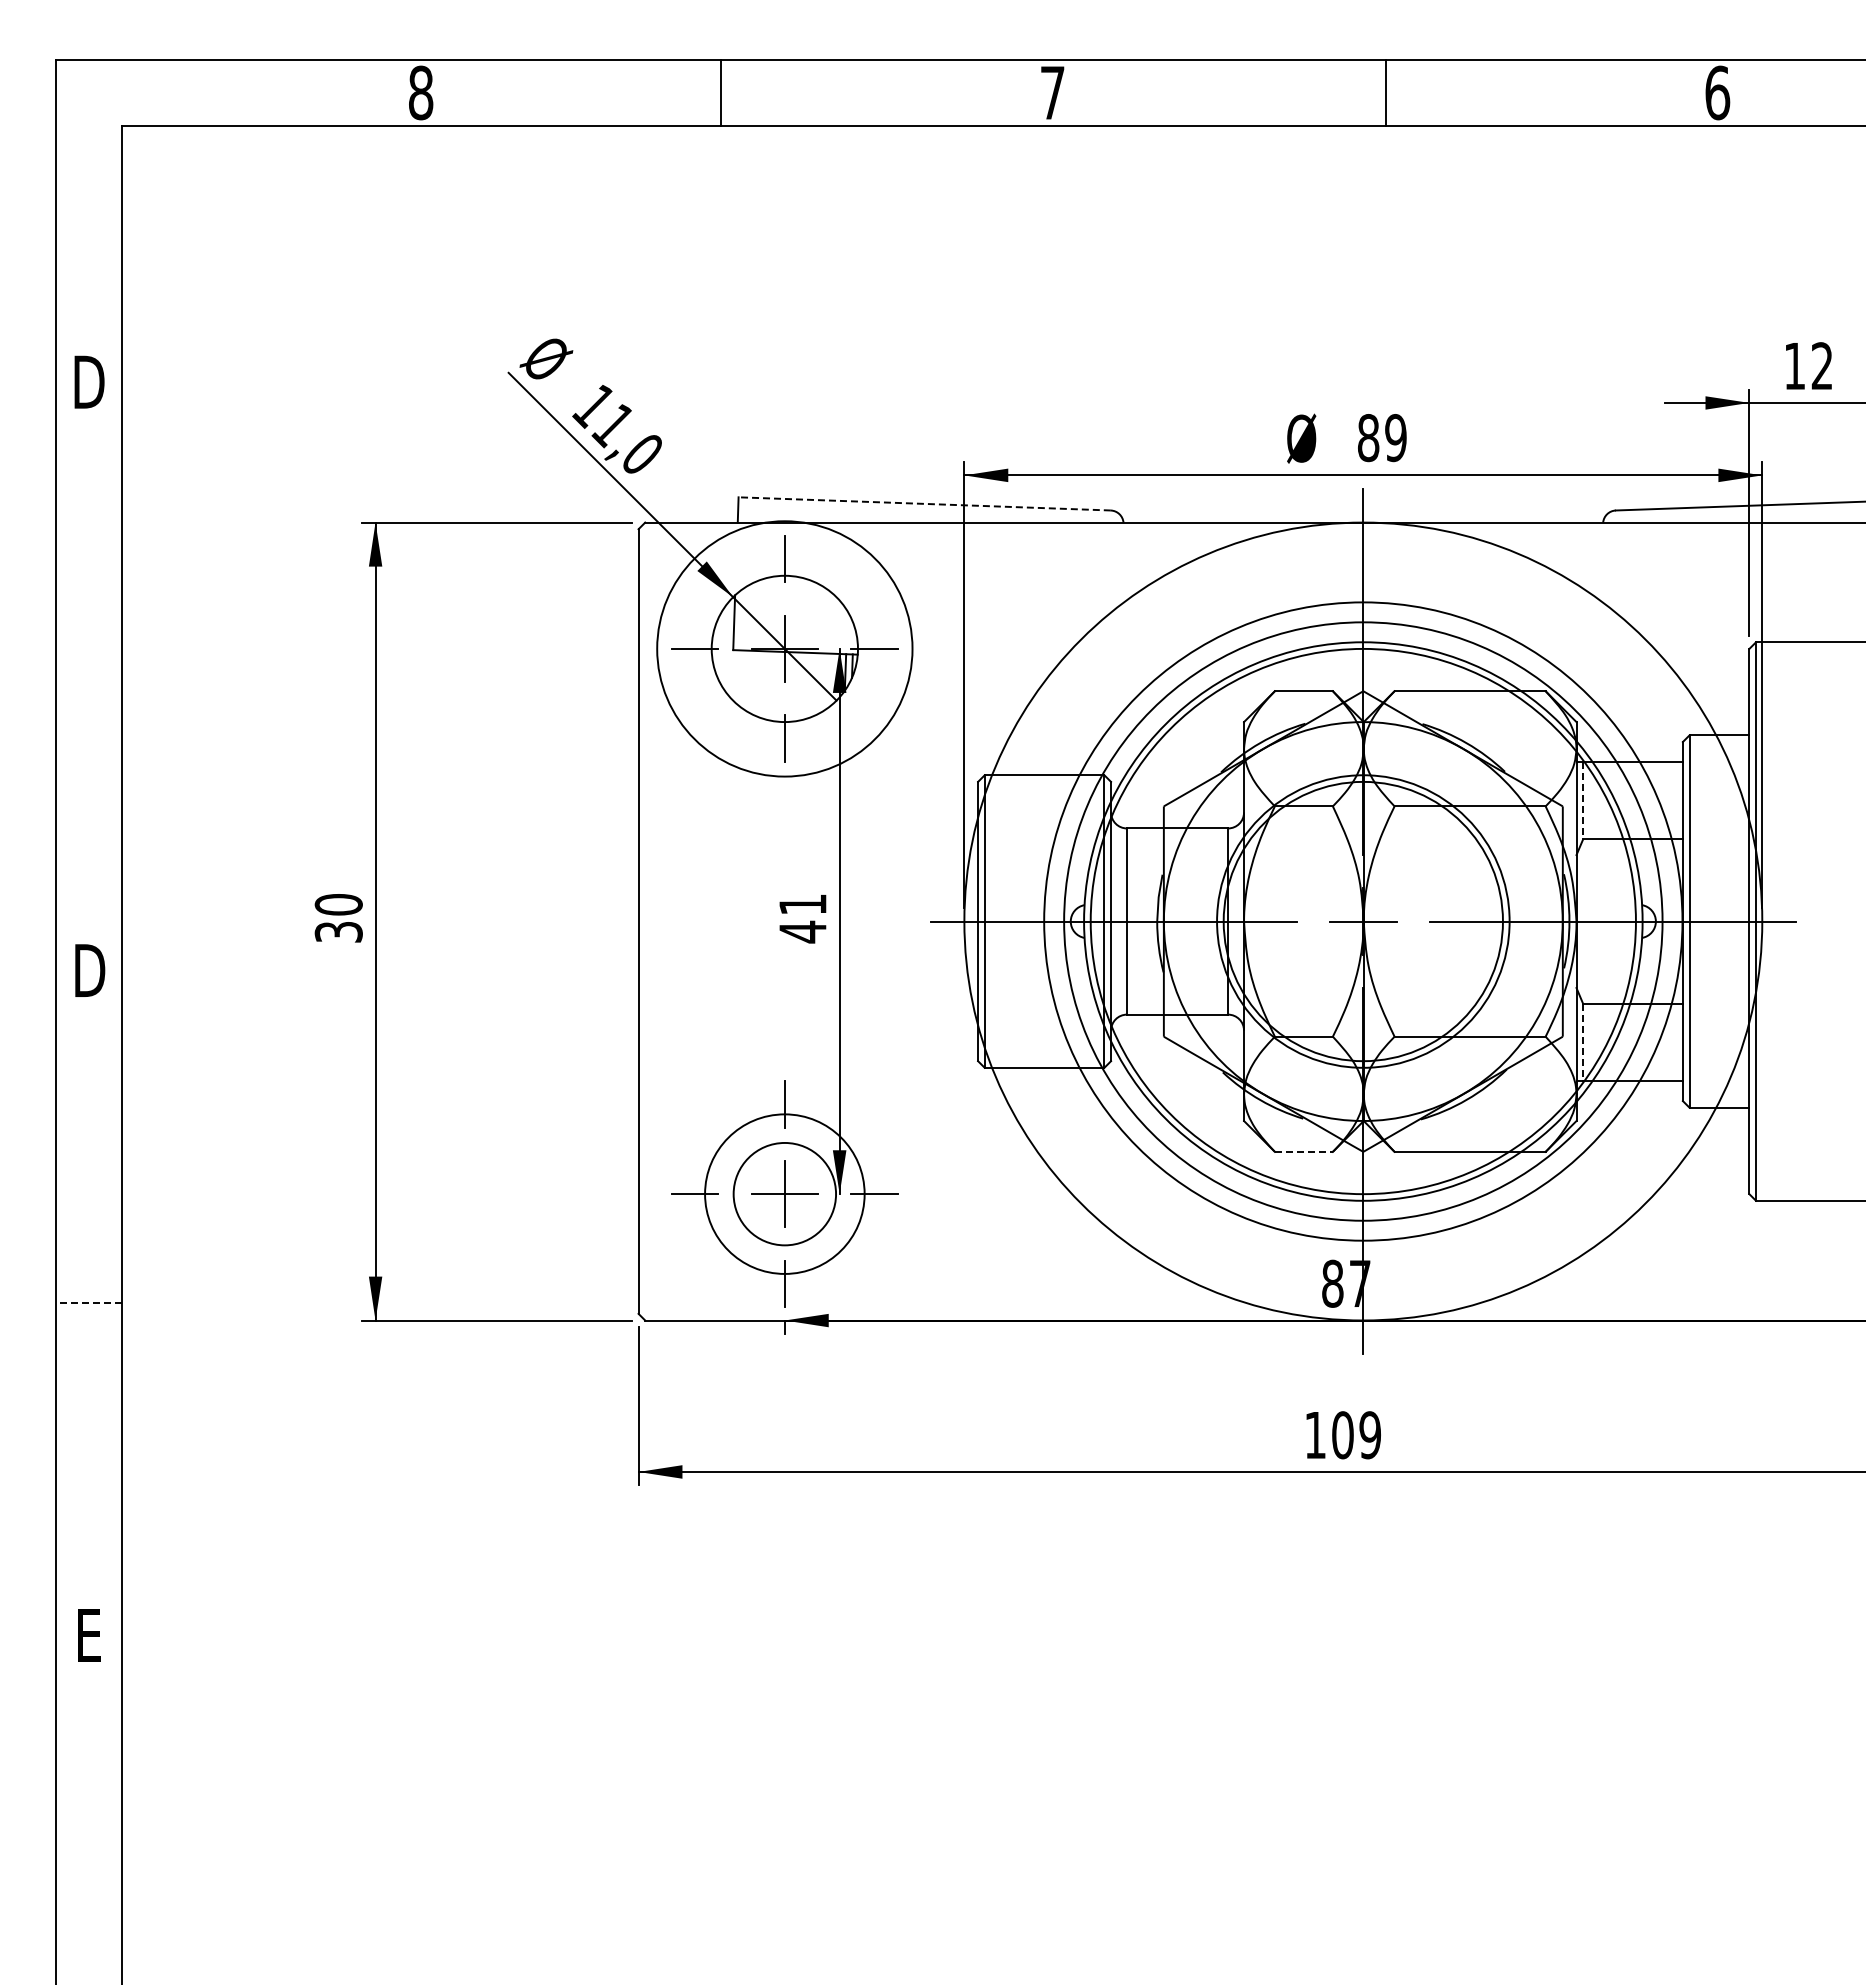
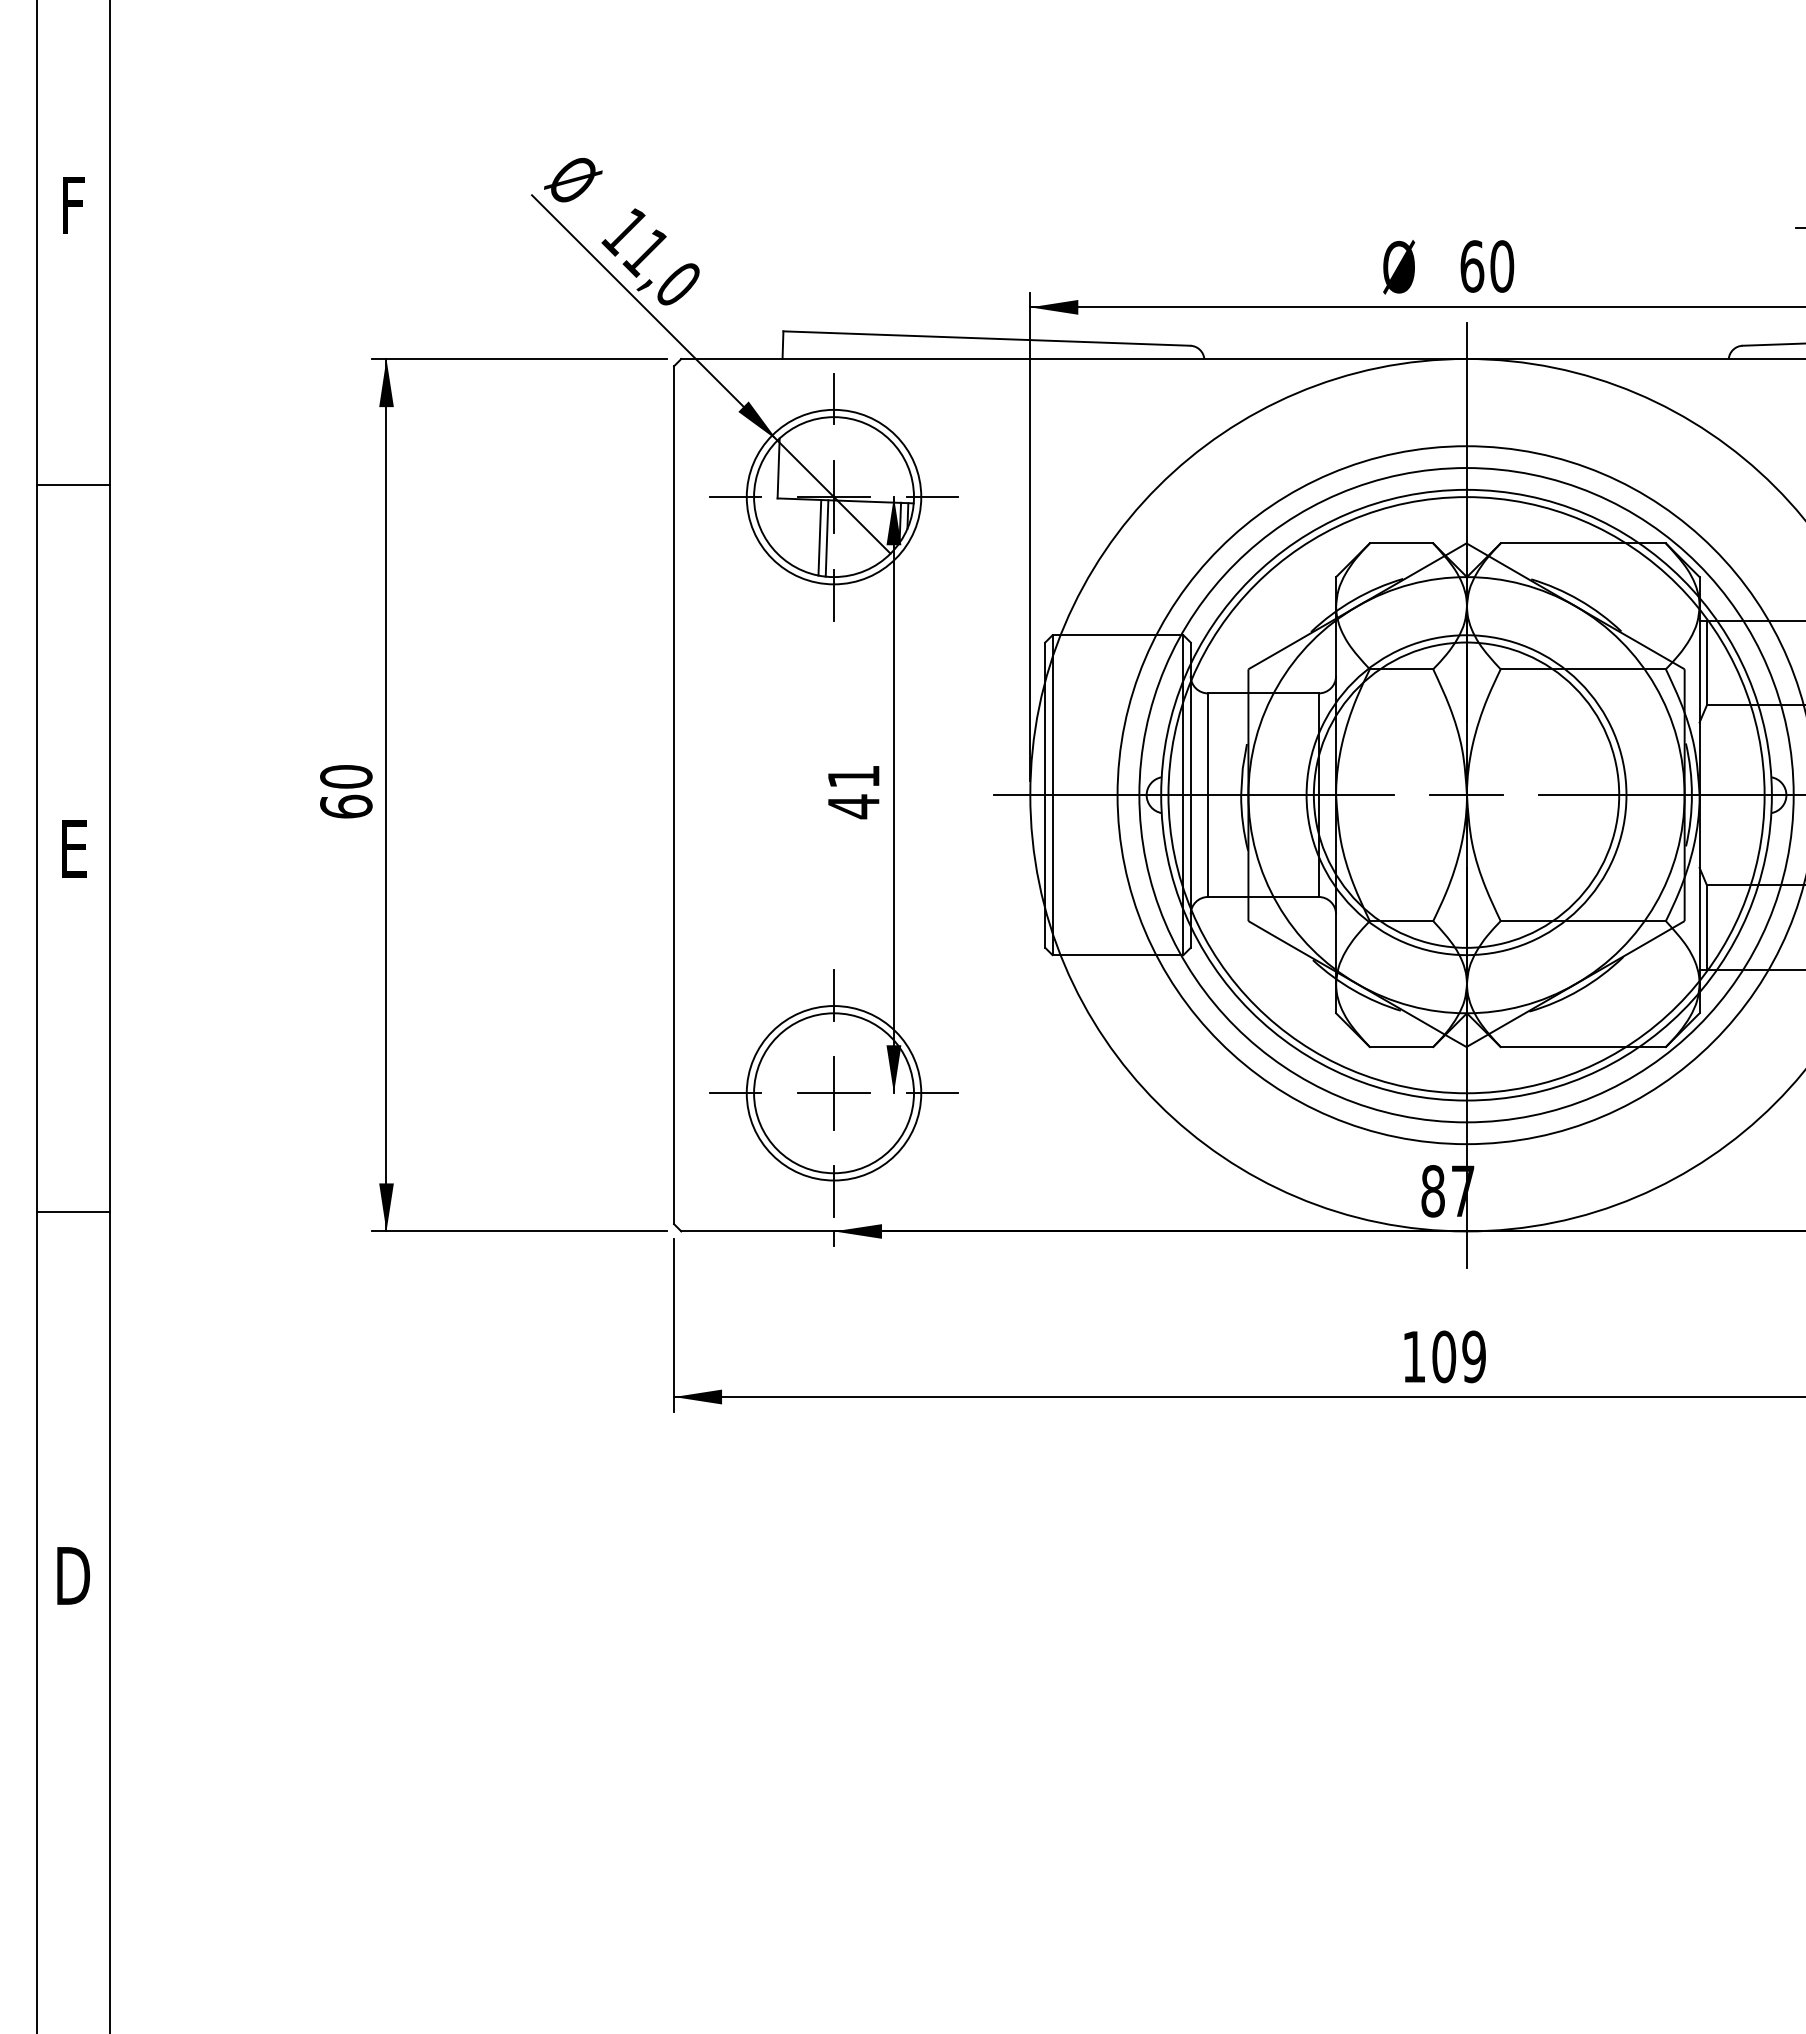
text: (89, 381) -> (73, 204), D -> F
text: (1382, 438) -> (1487, 267), 89 -> 60
line: (924, 503) -> (986, 338), dashed -> solid
line: (88, 638) -> (72, 485), added
circle: (784, 648) -> (833, 496), size x0.62
line: (771, 685) -> (819, 537), added
line: (778, 686) -> (827, 538), added
line: (1583, 800) -> (1707, 662), dashed -> solid
text: (338, 931) -> (345, 806), 30 -> 60
text: (90, 970) -> (74, 848), D -> E
line: (1583, 1042) -> (1707, 927), dashed -> solid
line: (1303, 1151) -> (1401, 1046), dashed -> solid
circle: (784, 1194) -> (833, 1093), size x1.43
line: (88, 1302) -> (72, 1211), dashed -> solid
text: (89, 1635) -> (73, 1575), E -> D

